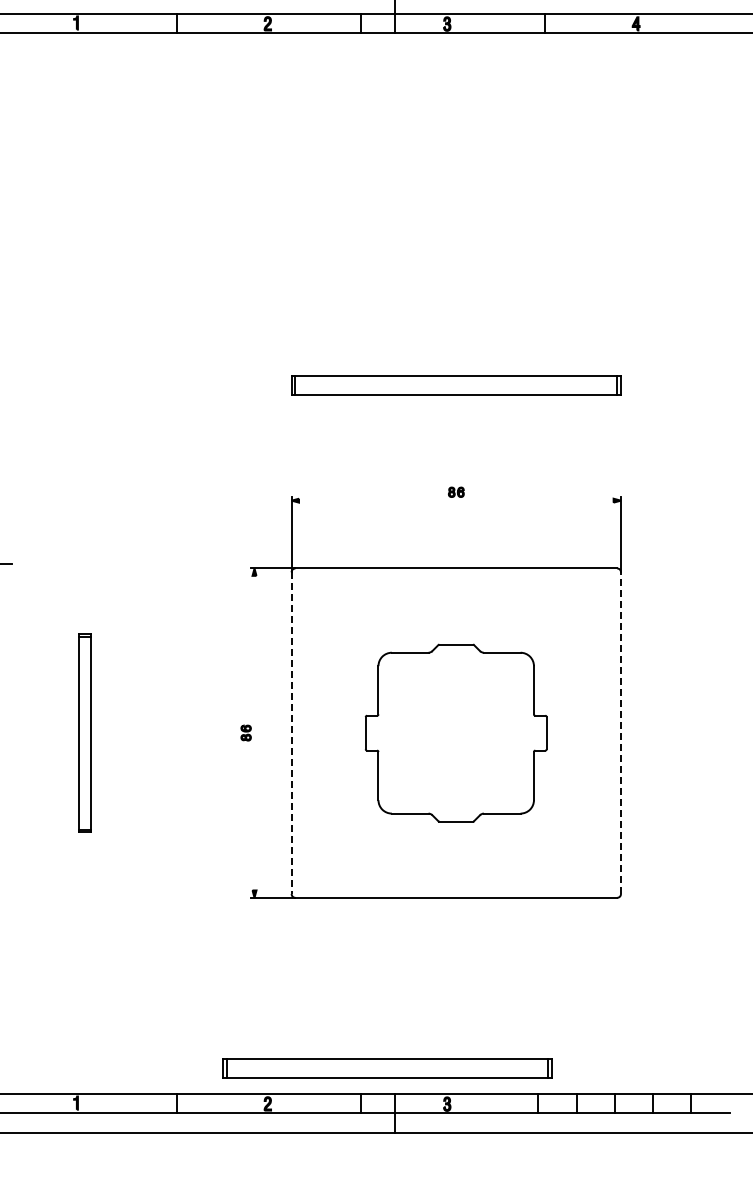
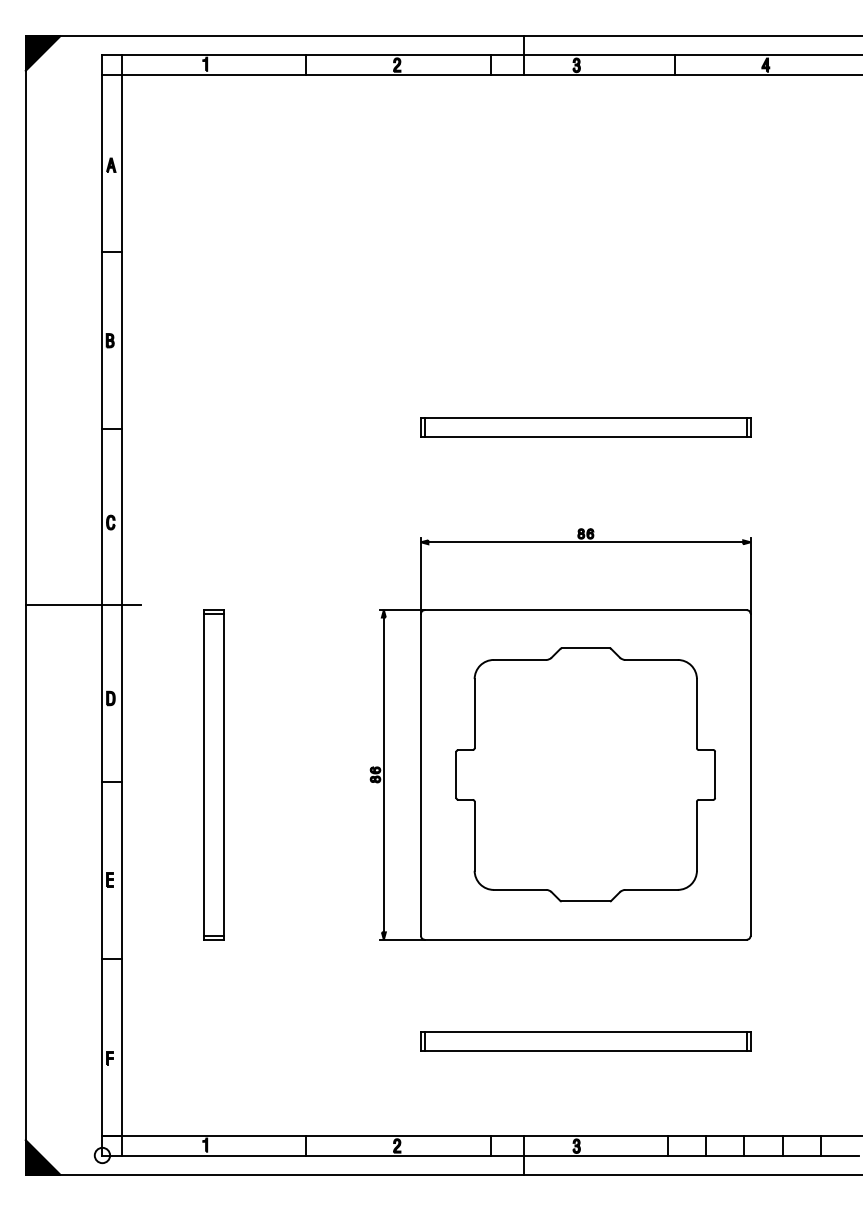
line: (456, 500) -> (585, 542), added
part: (84, 732) -> (213, 774), size x1.67
line: (254, 732) -> (383, 774), added
line: (291, 732) -> (420, 774), dashed -> solid
part: (456, 732) -> (585, 774), size x1.43
line: (620, 732) -> (750, 774), dashed -> solid
part: (387, 1068) -> (585, 1041), moved

